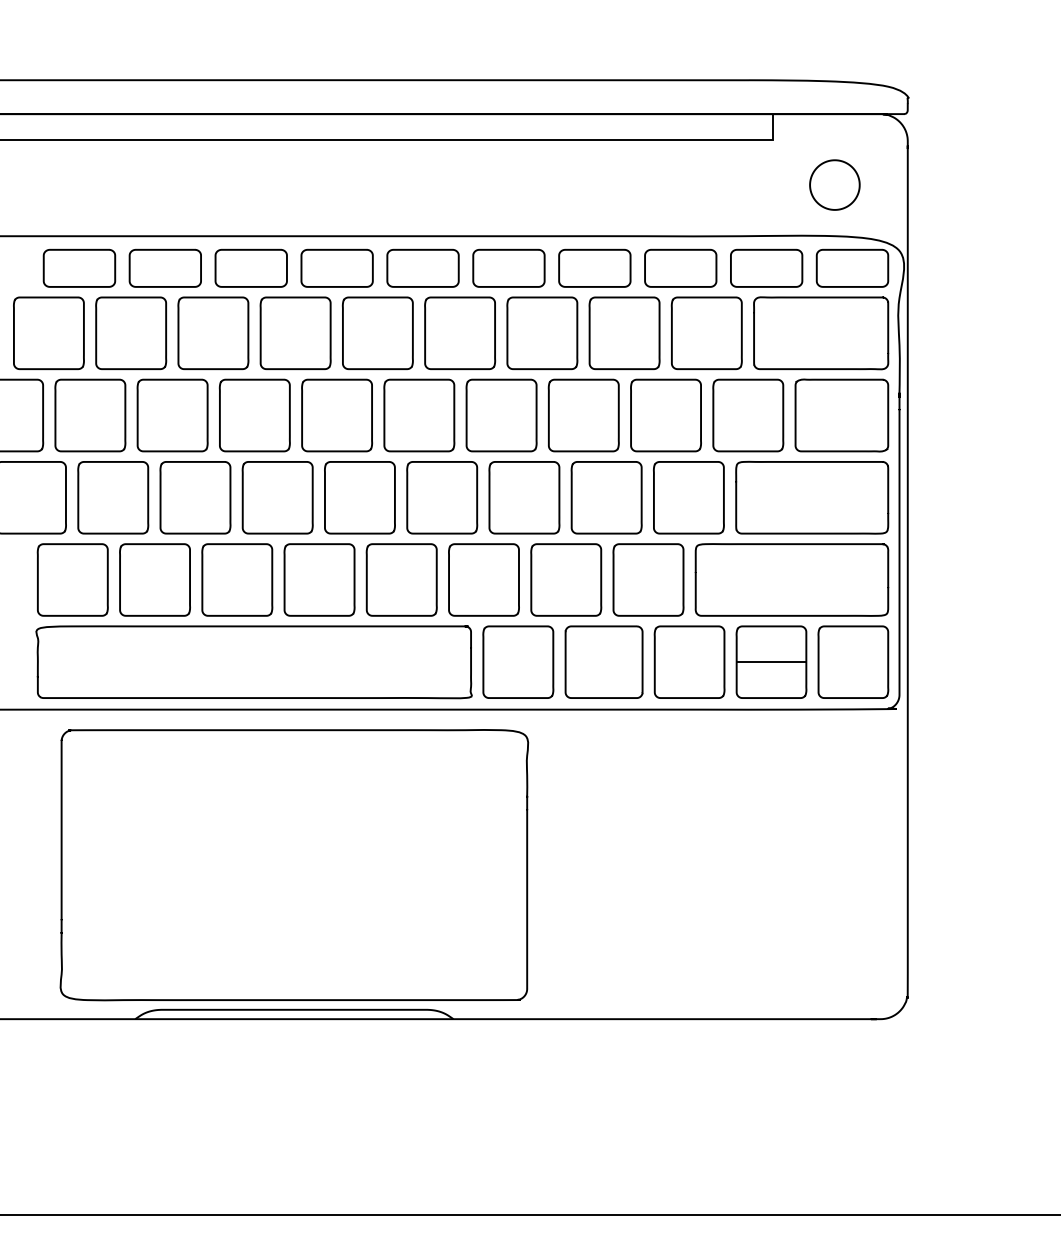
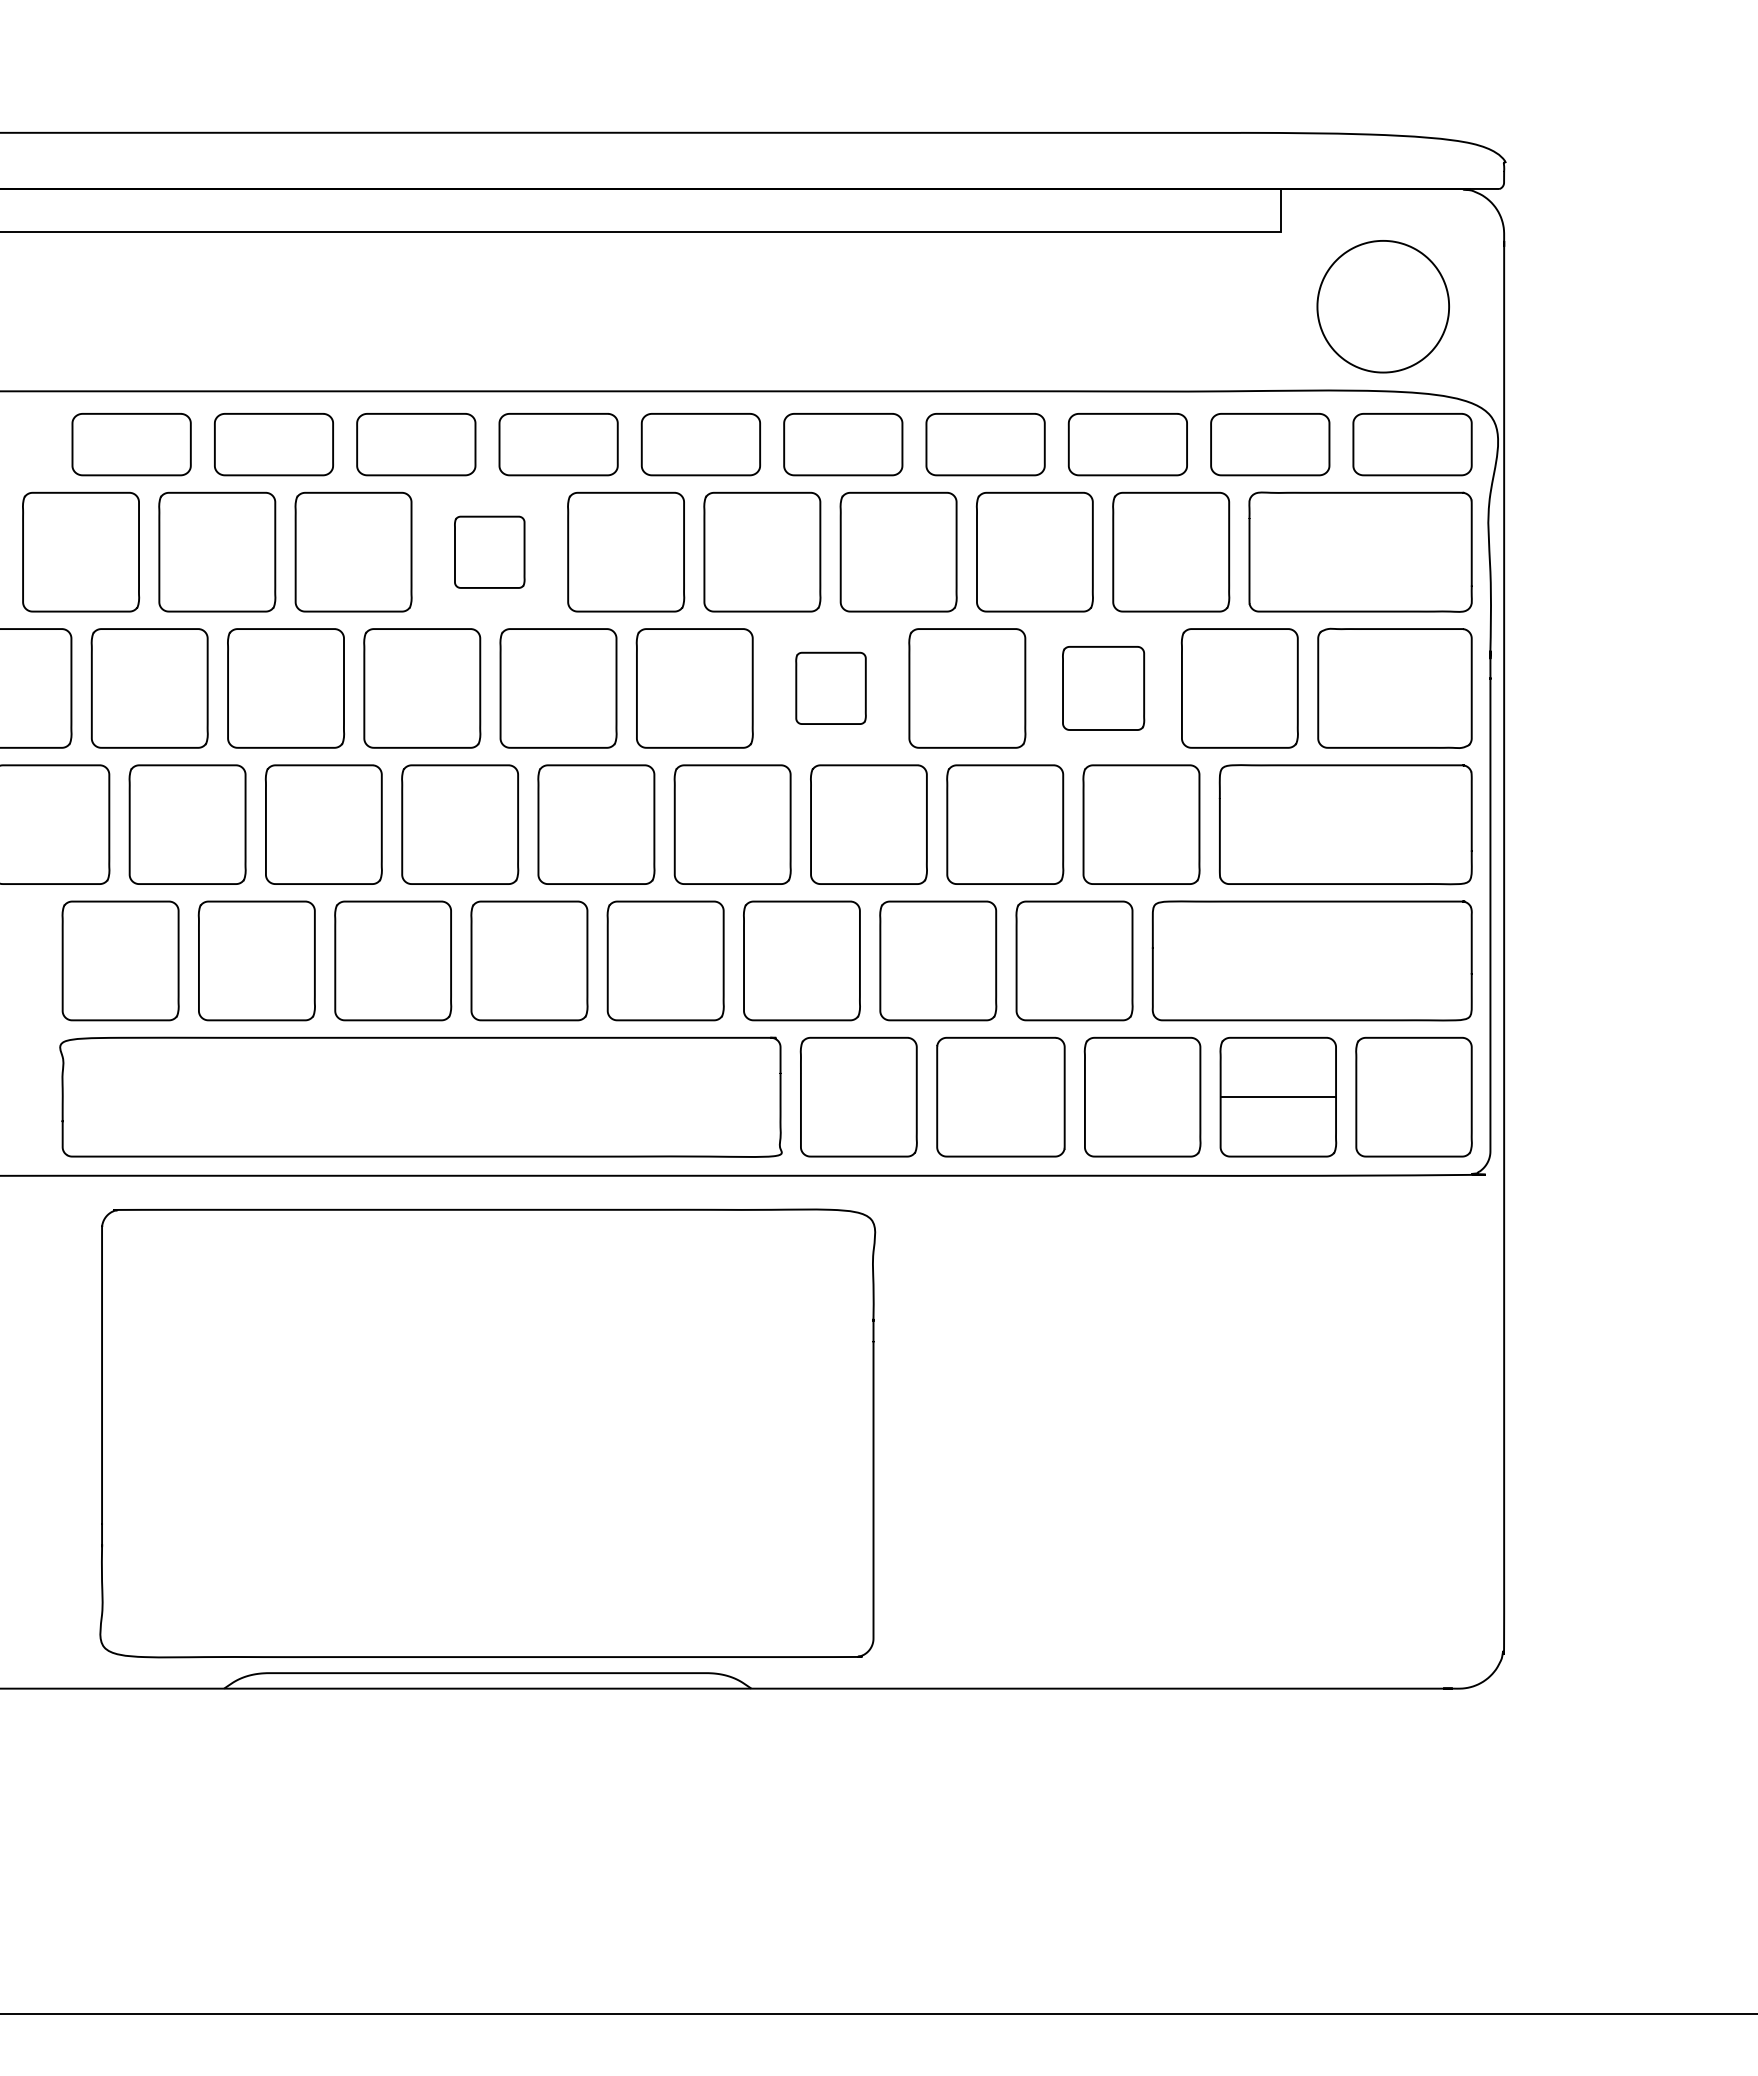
part: (834, 184) -> (1382, 305), size x1.6
part: (295, 333) -> (489, 552), size x0.6
part: (501, 415) -> (830, 688), size x0.6
part: (665, 415) -> (1102, 688), size x0.7

